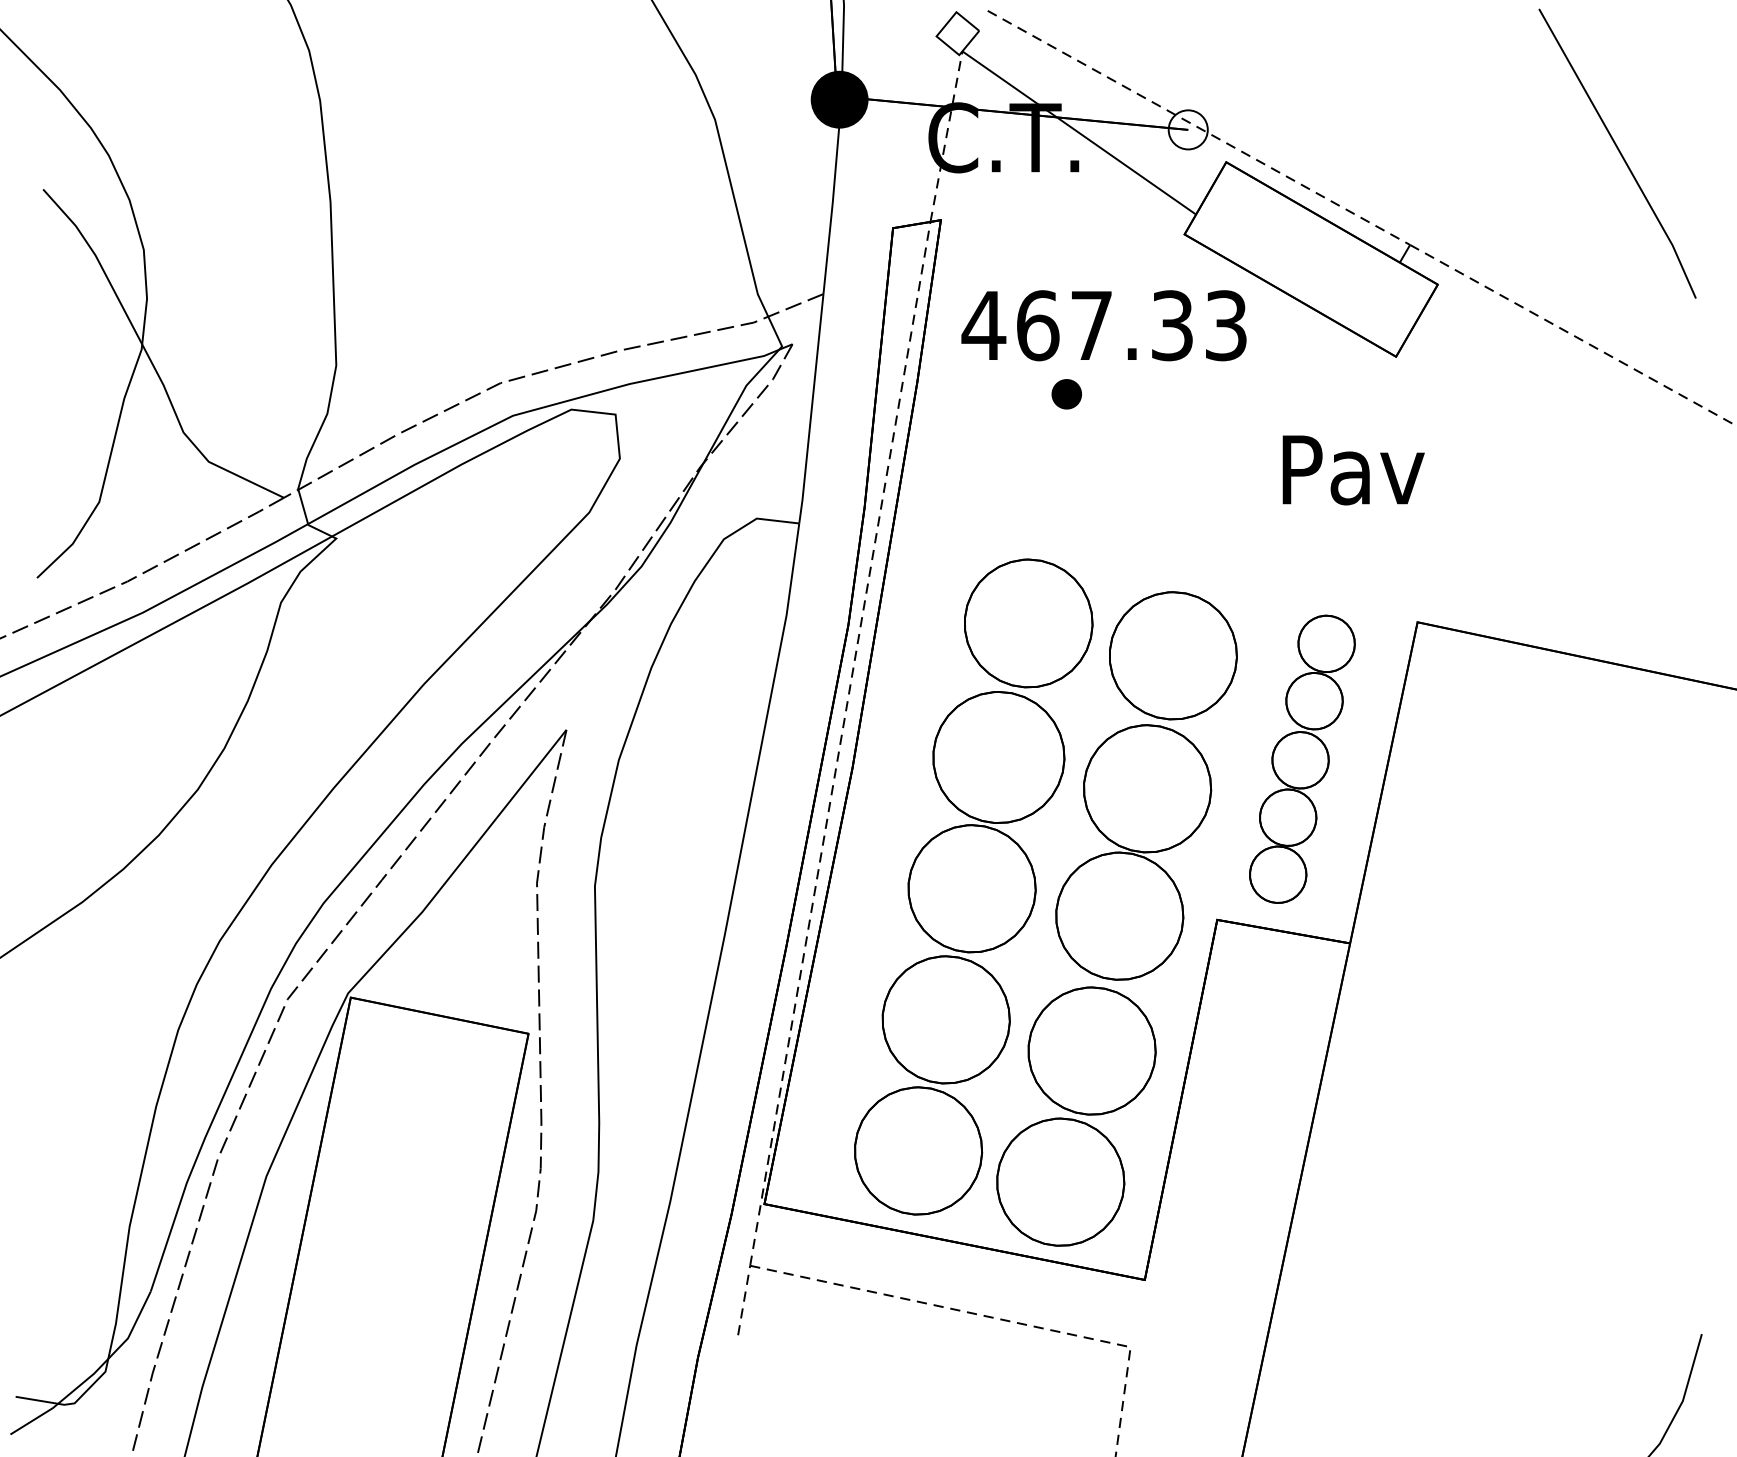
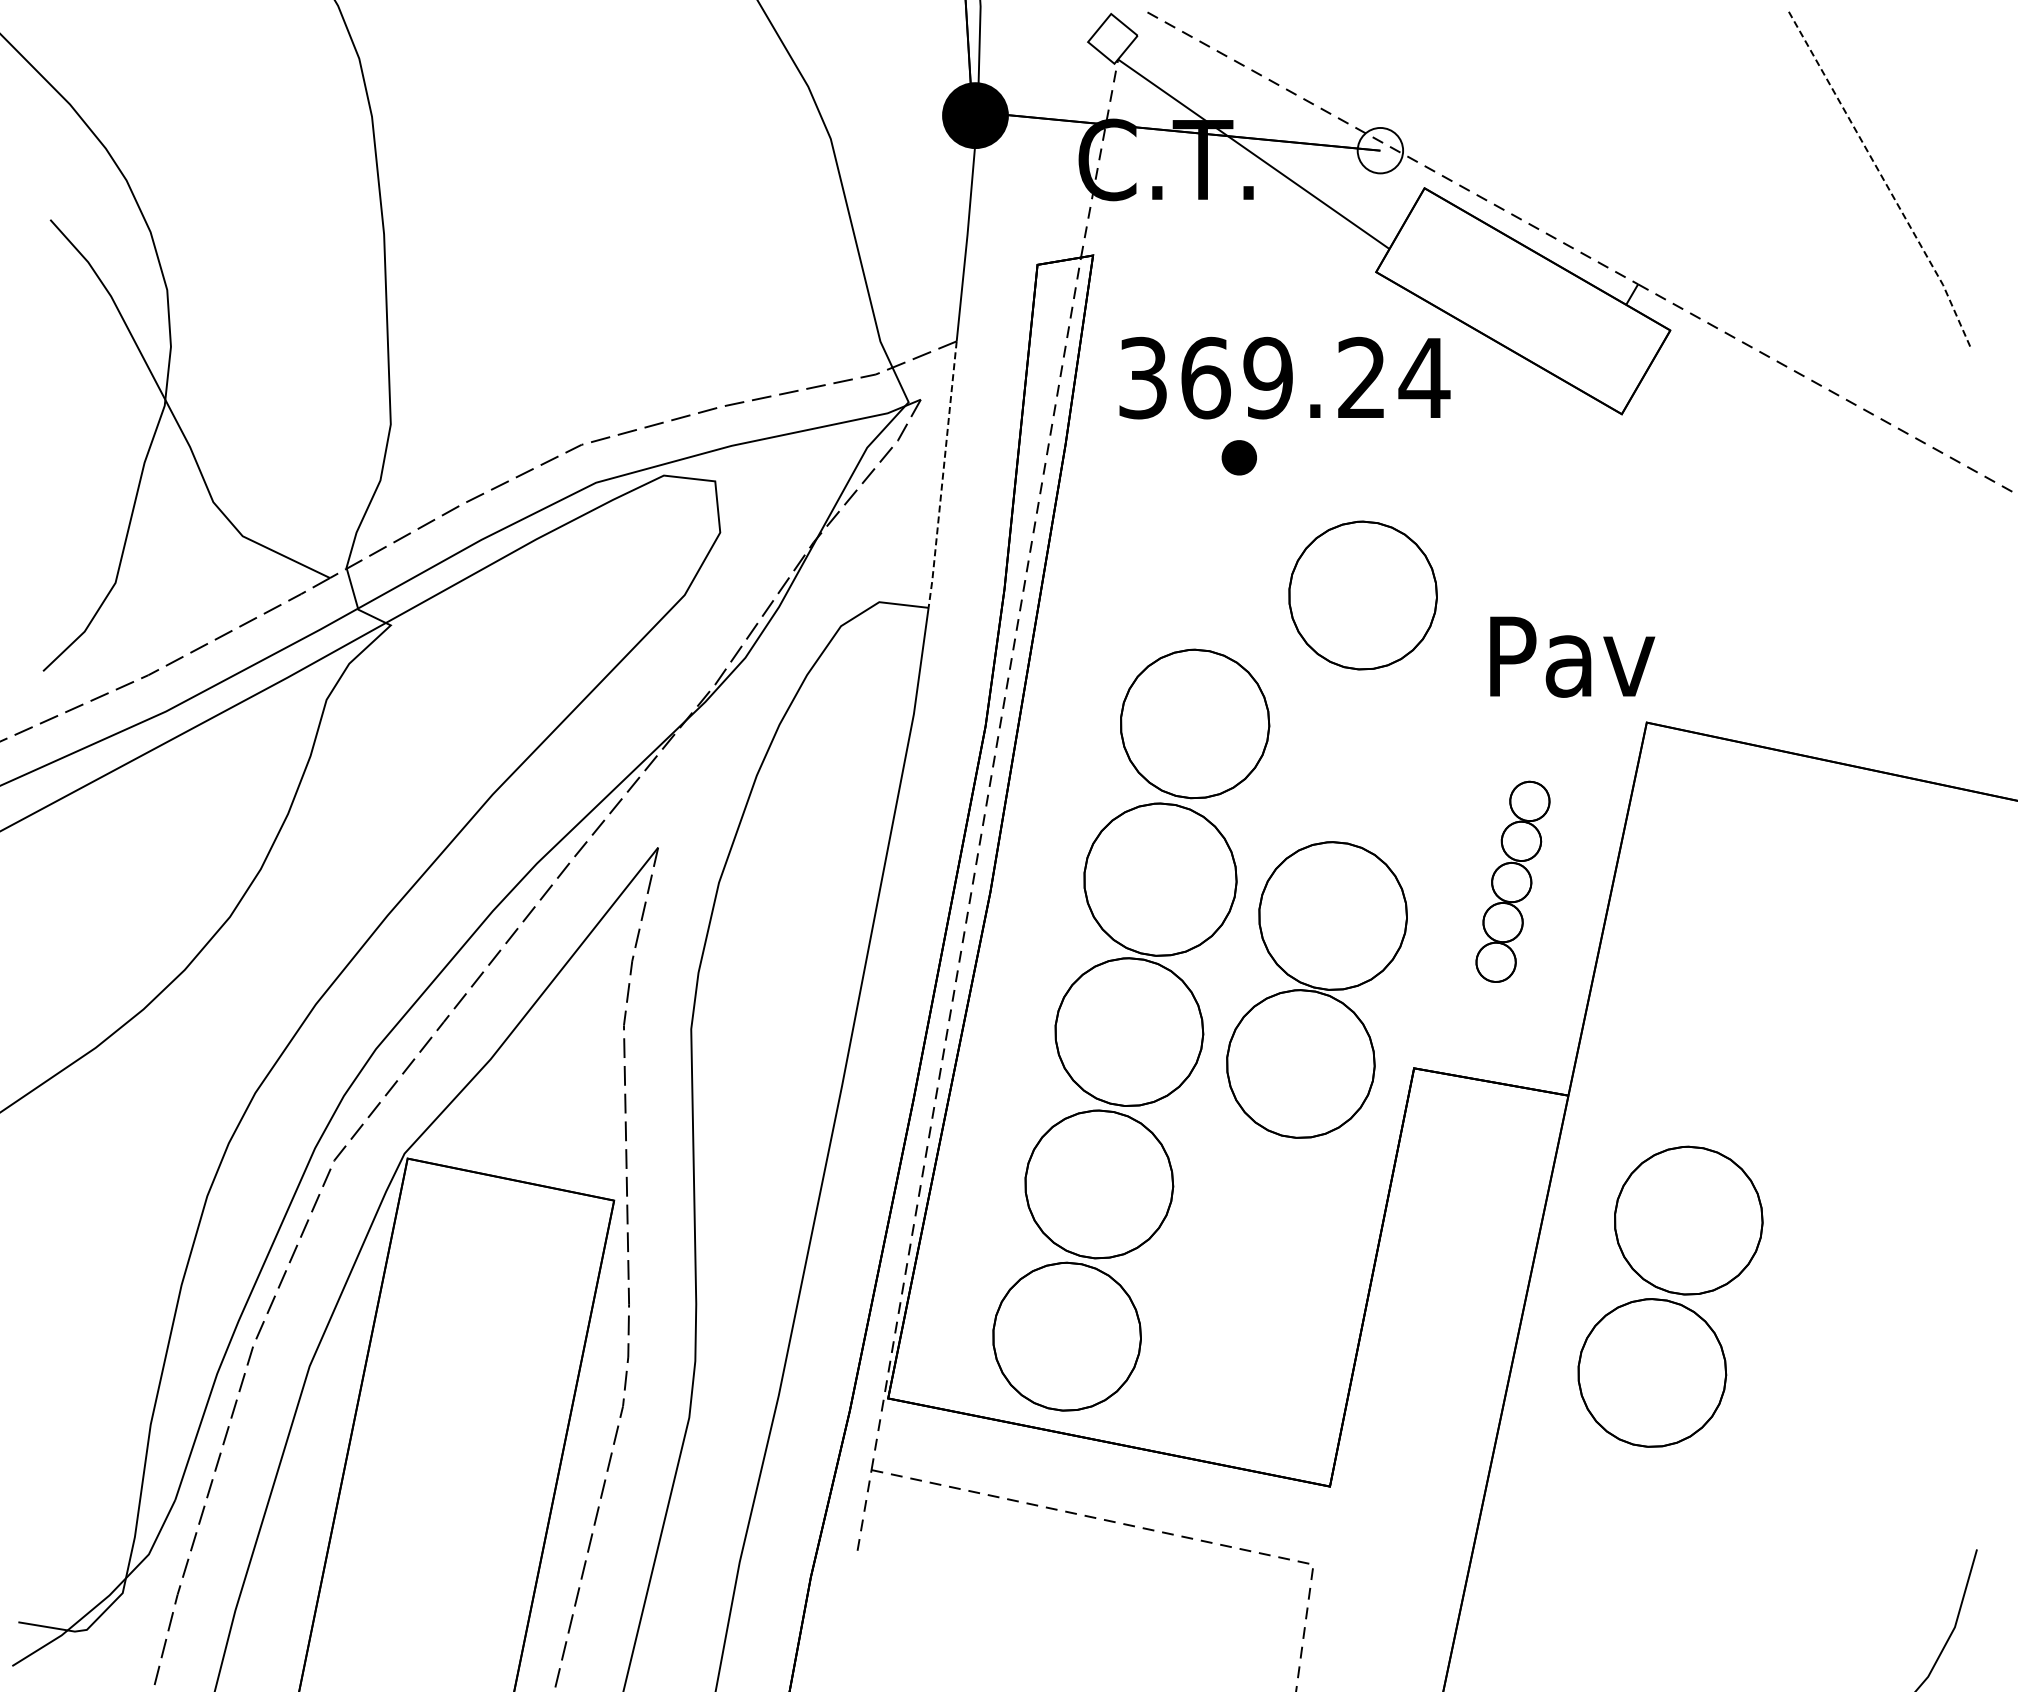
line: (1620, 152) -> (1882, 177), solid -> dashed
text: (1104, 325) -> (1283, 377), 467.33 -> 369.24
line: (812, 409) -> (943, 475), solid -> dashed
text: (1353, 469) -> (1572, 656), moved
part: (1172, 655) -> (1362, 595), moved
part: (1301, 759) -> (1512, 881), size x0.6
part: (1076, 1116) -> (1670, 1296), moved

